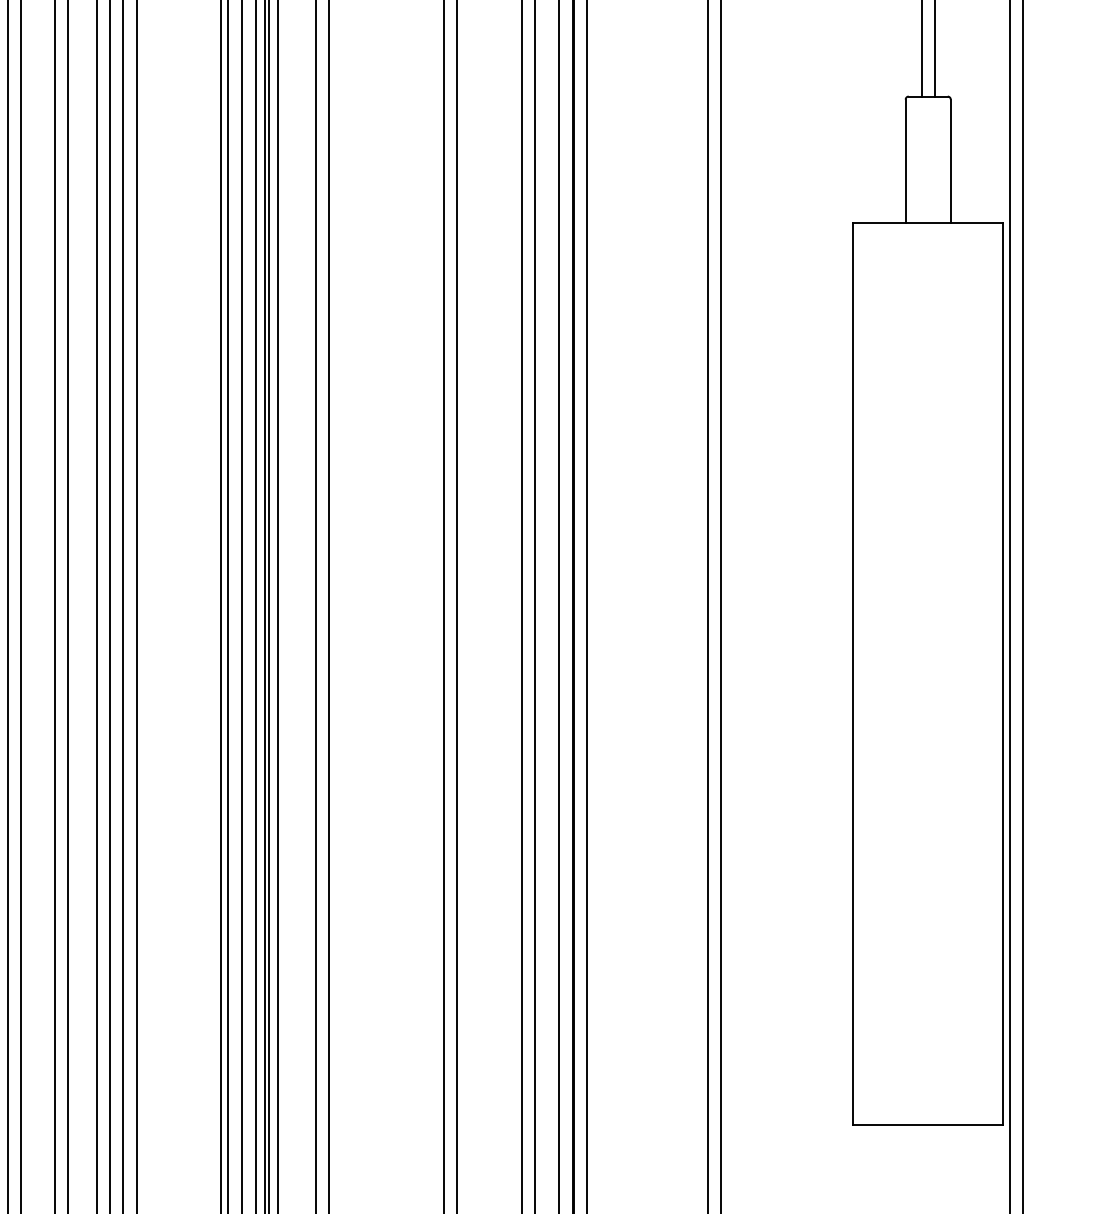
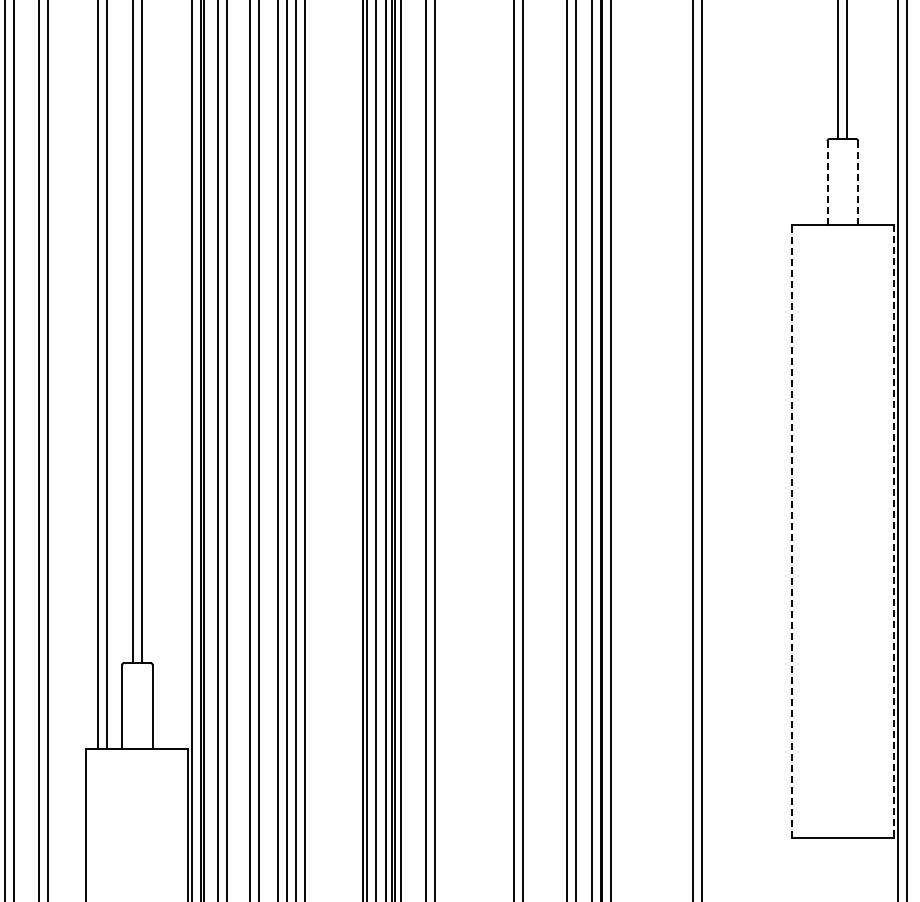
line: (905, 161) -> (827, 183), solid -> dashed
line: (951, 161) -> (858, 183), solid -> dashed
line: (852, 672) -> (791, 530), solid -> dashed
line: (1002, 674) -> (893, 531), solid -> dashed

